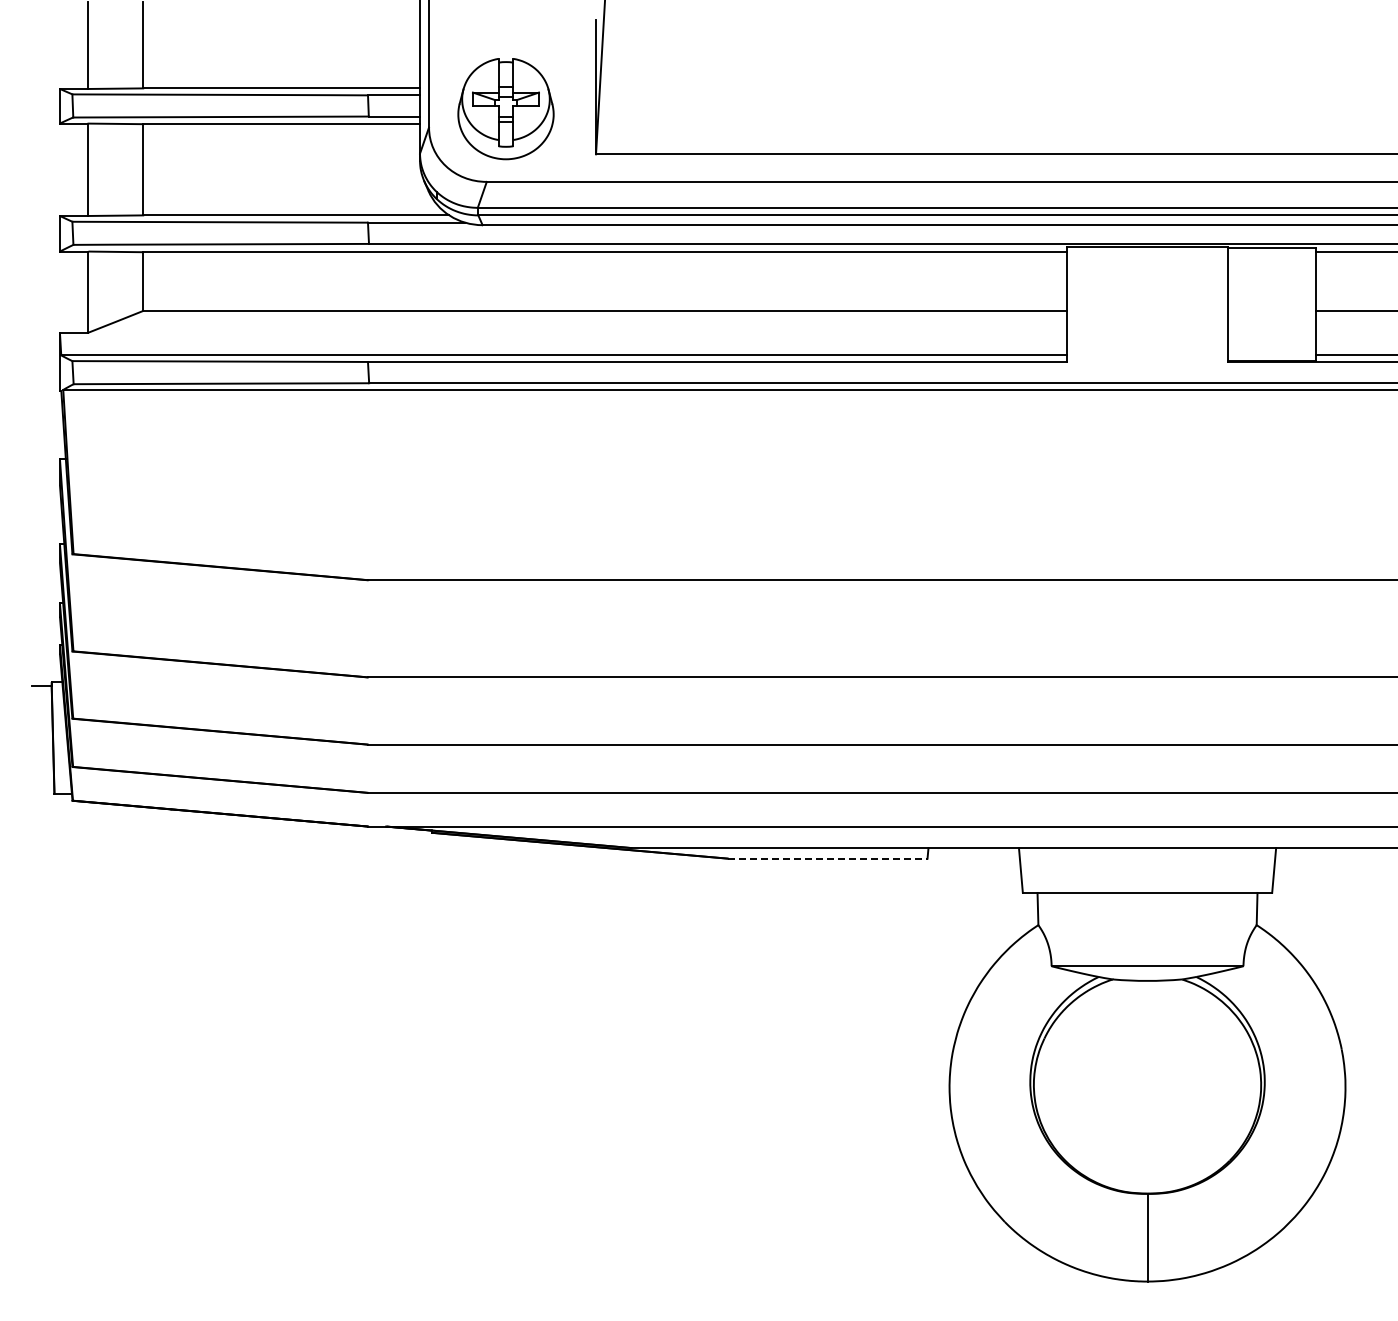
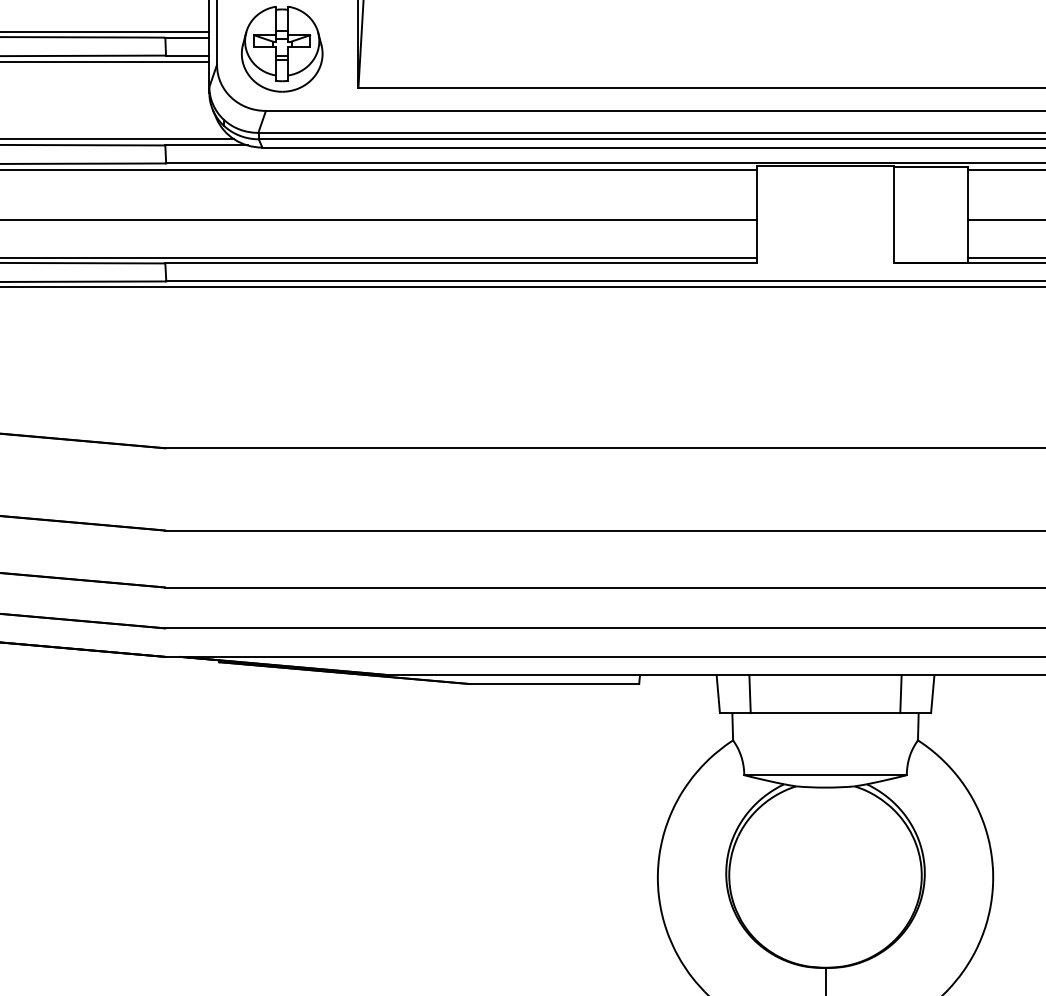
line: (827, 858) -> (554, 683), dashed -> solid
line: (1058, 870) -> (750, 694), added
line: (1236, 870) -> (900, 694), added

